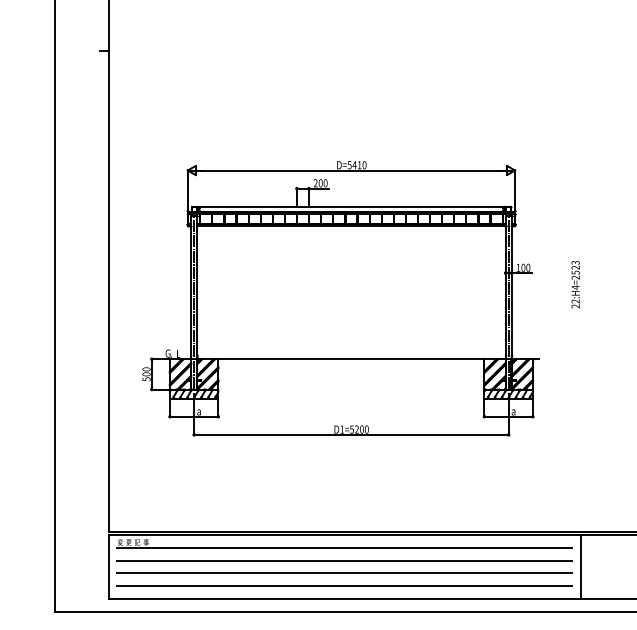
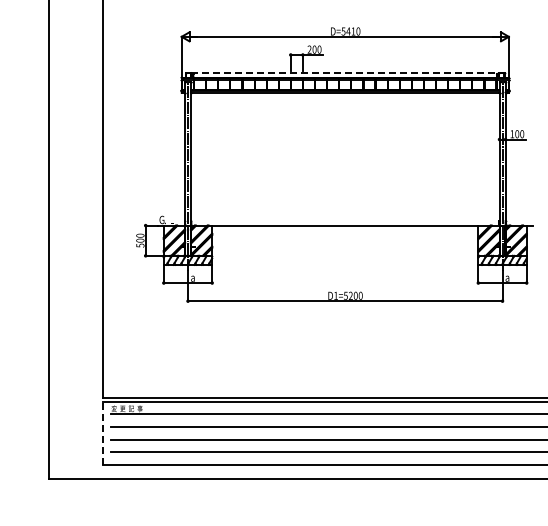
line: (351, 206) -> (345, 72), solid -> dashed
line: (109, 567) -> (103, 433), solid -> dashed

